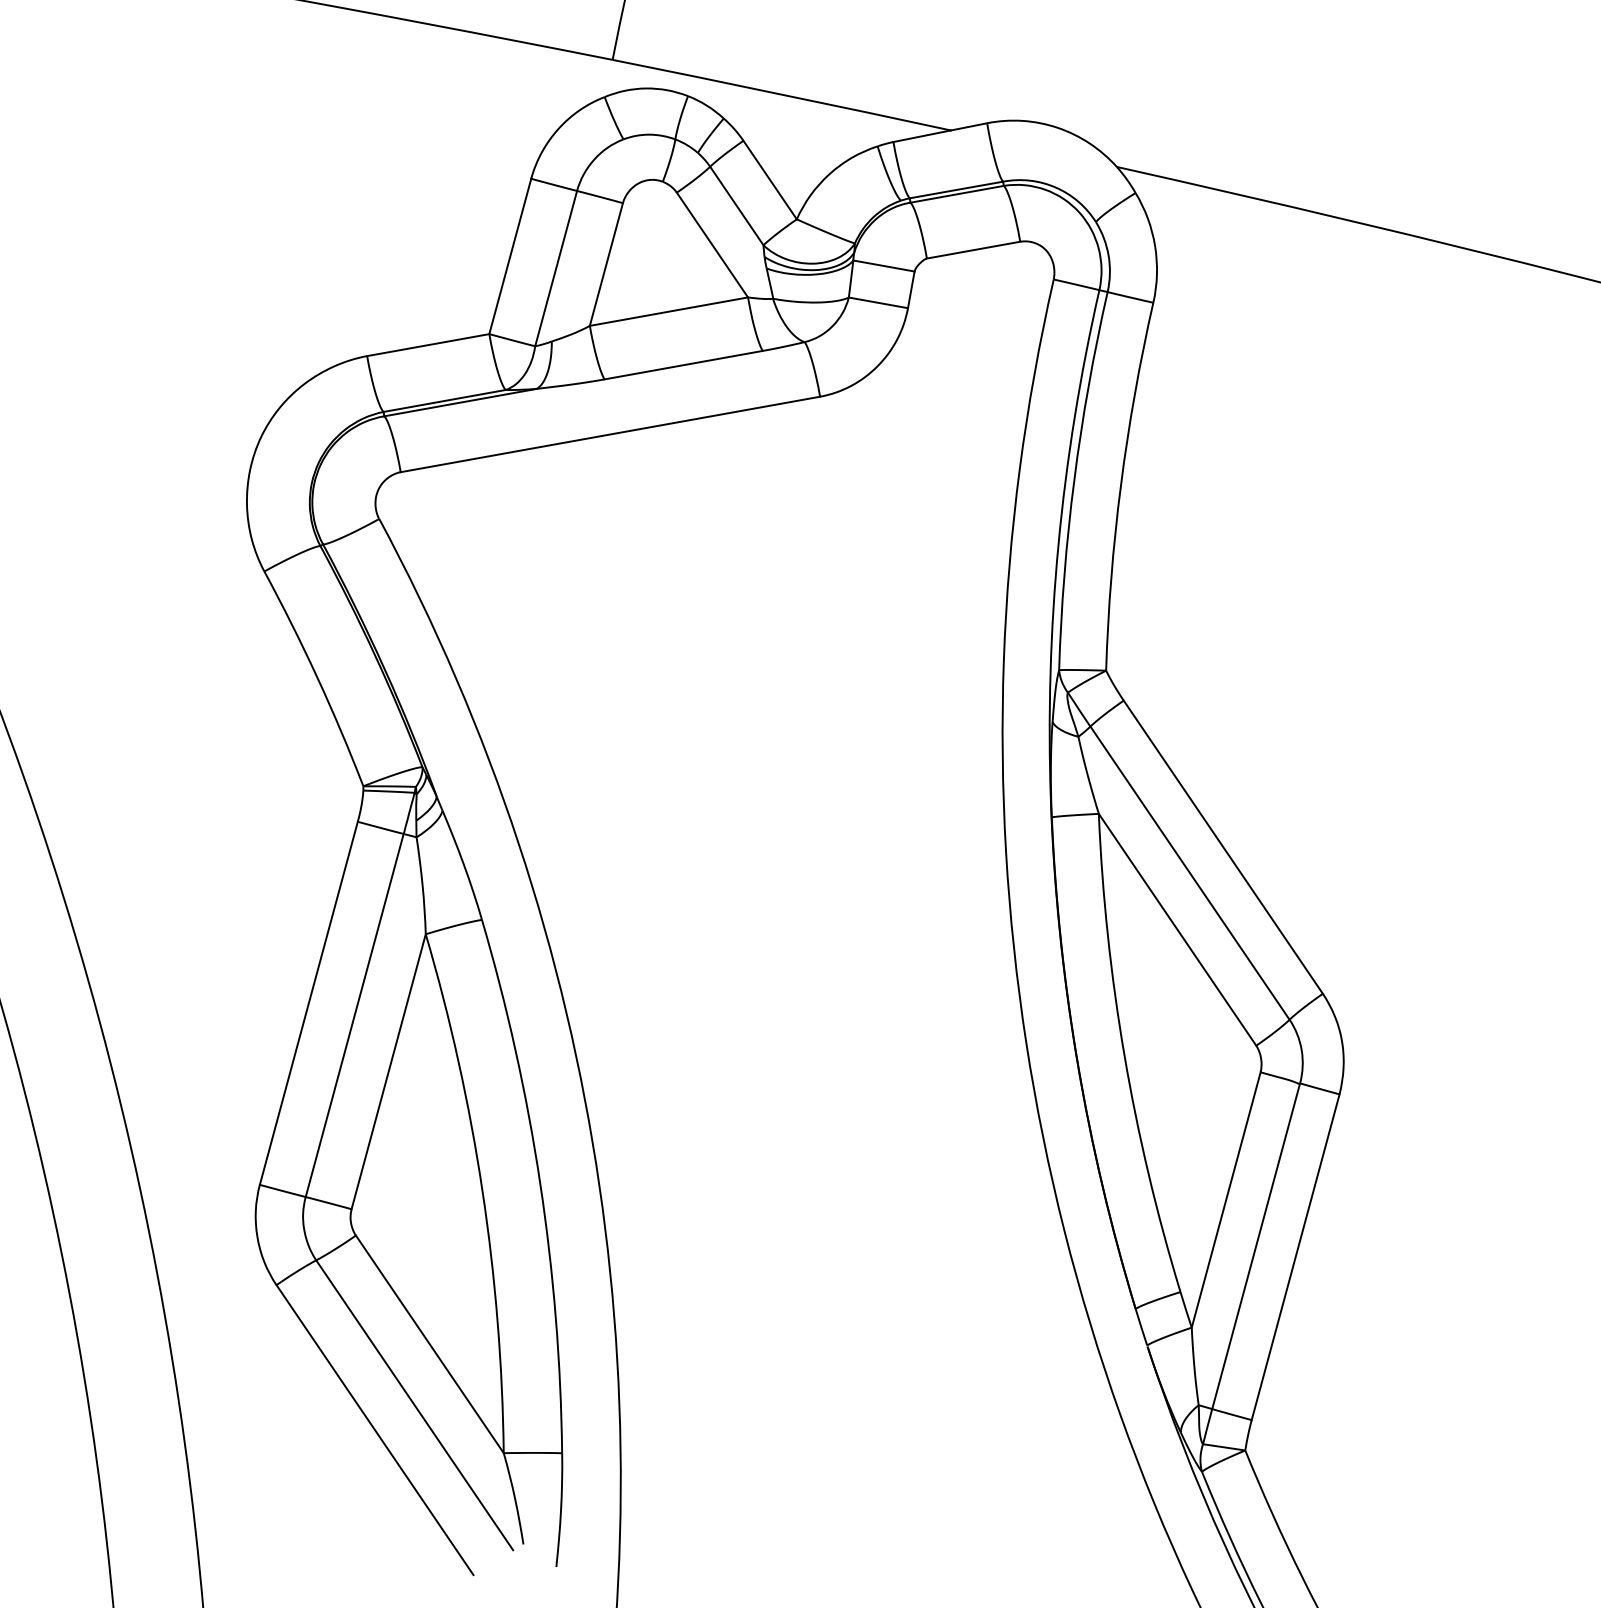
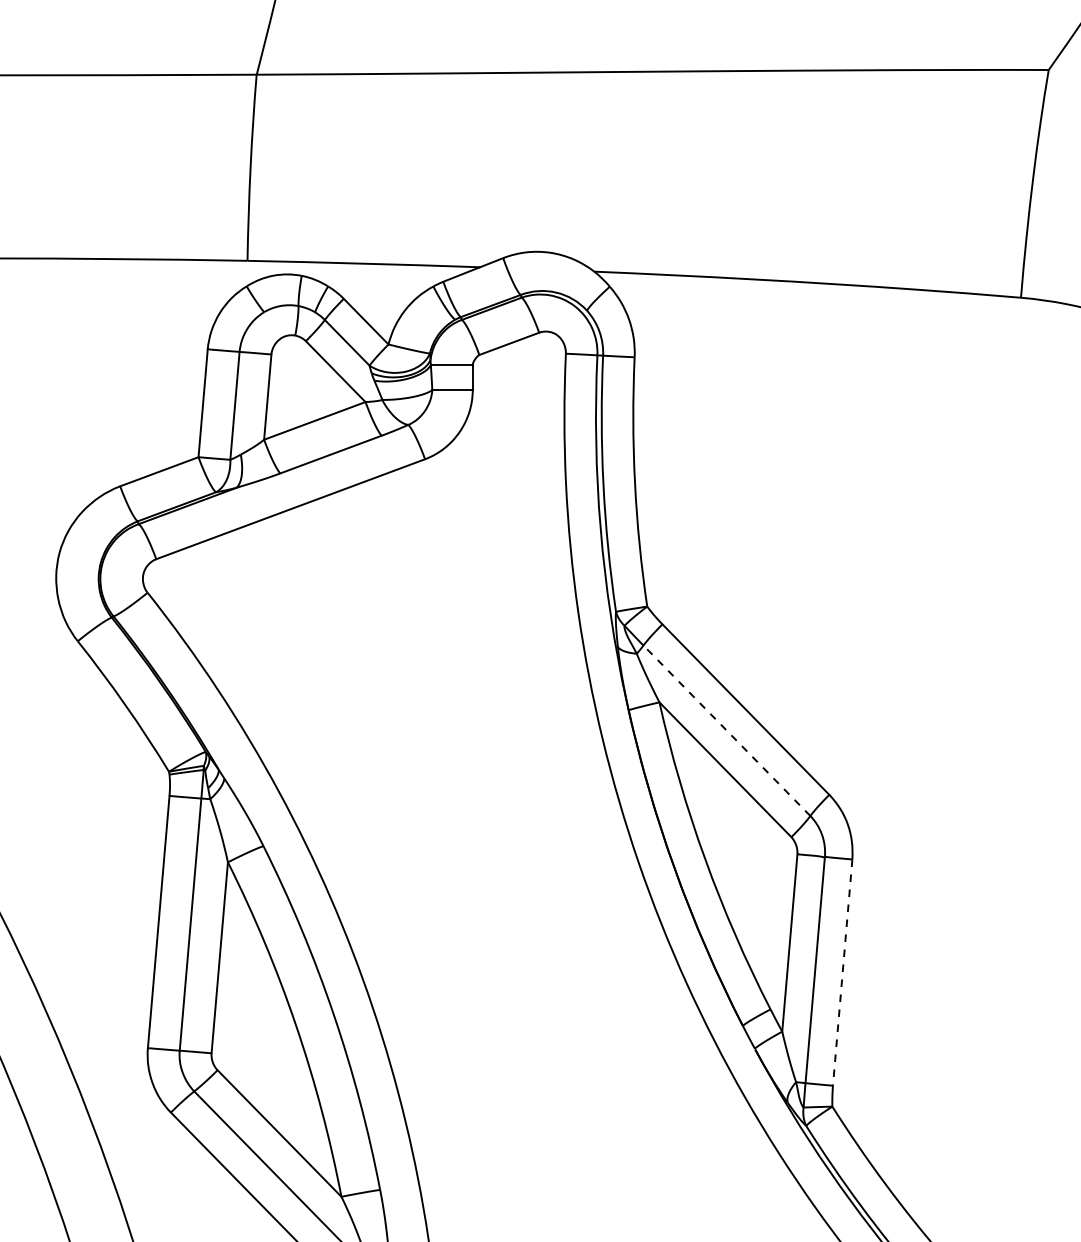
line: (1189, 872) -> (726, 730), solid -> dashed
line: (1295, 1257) -> (842, 972), solid -> dashed

